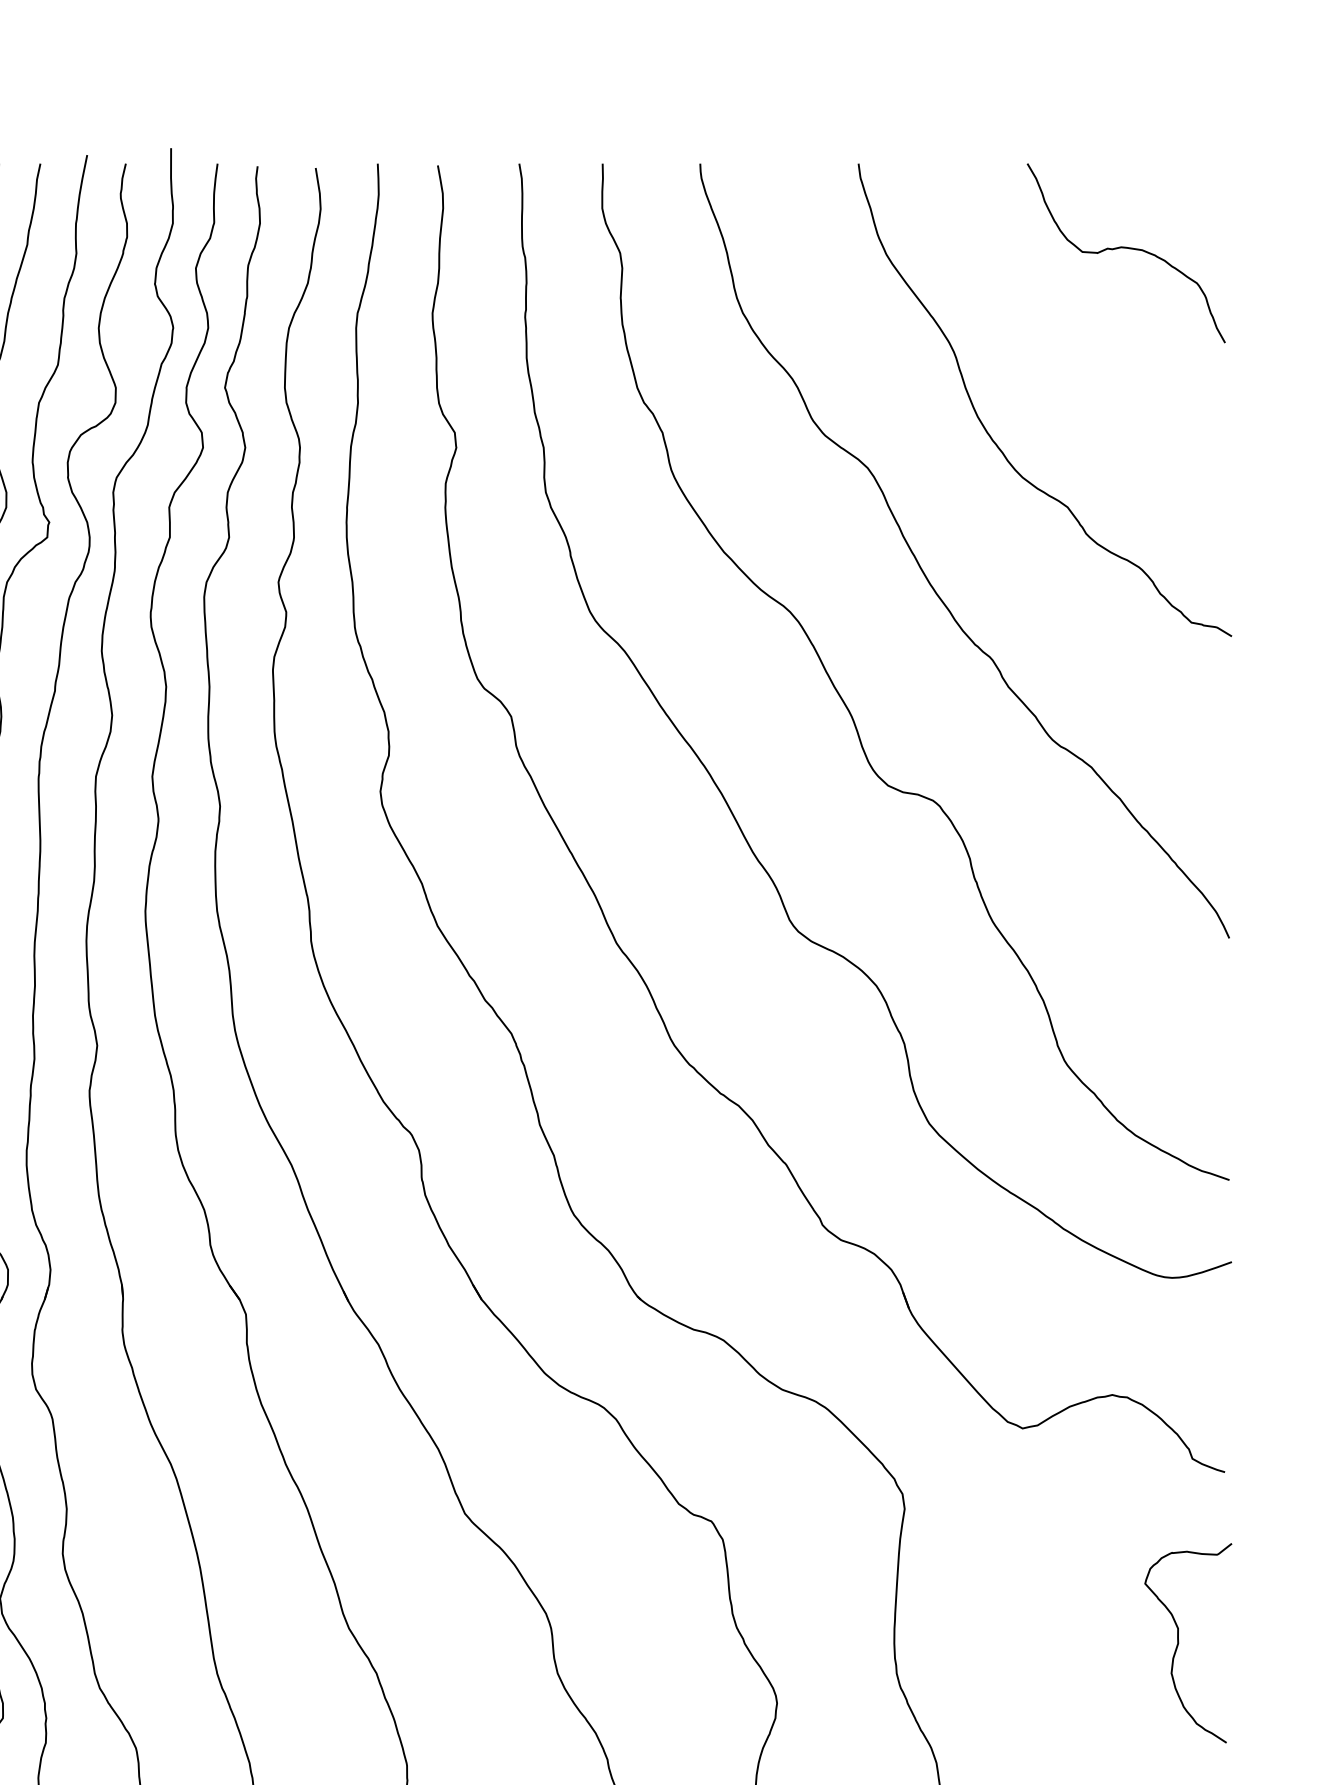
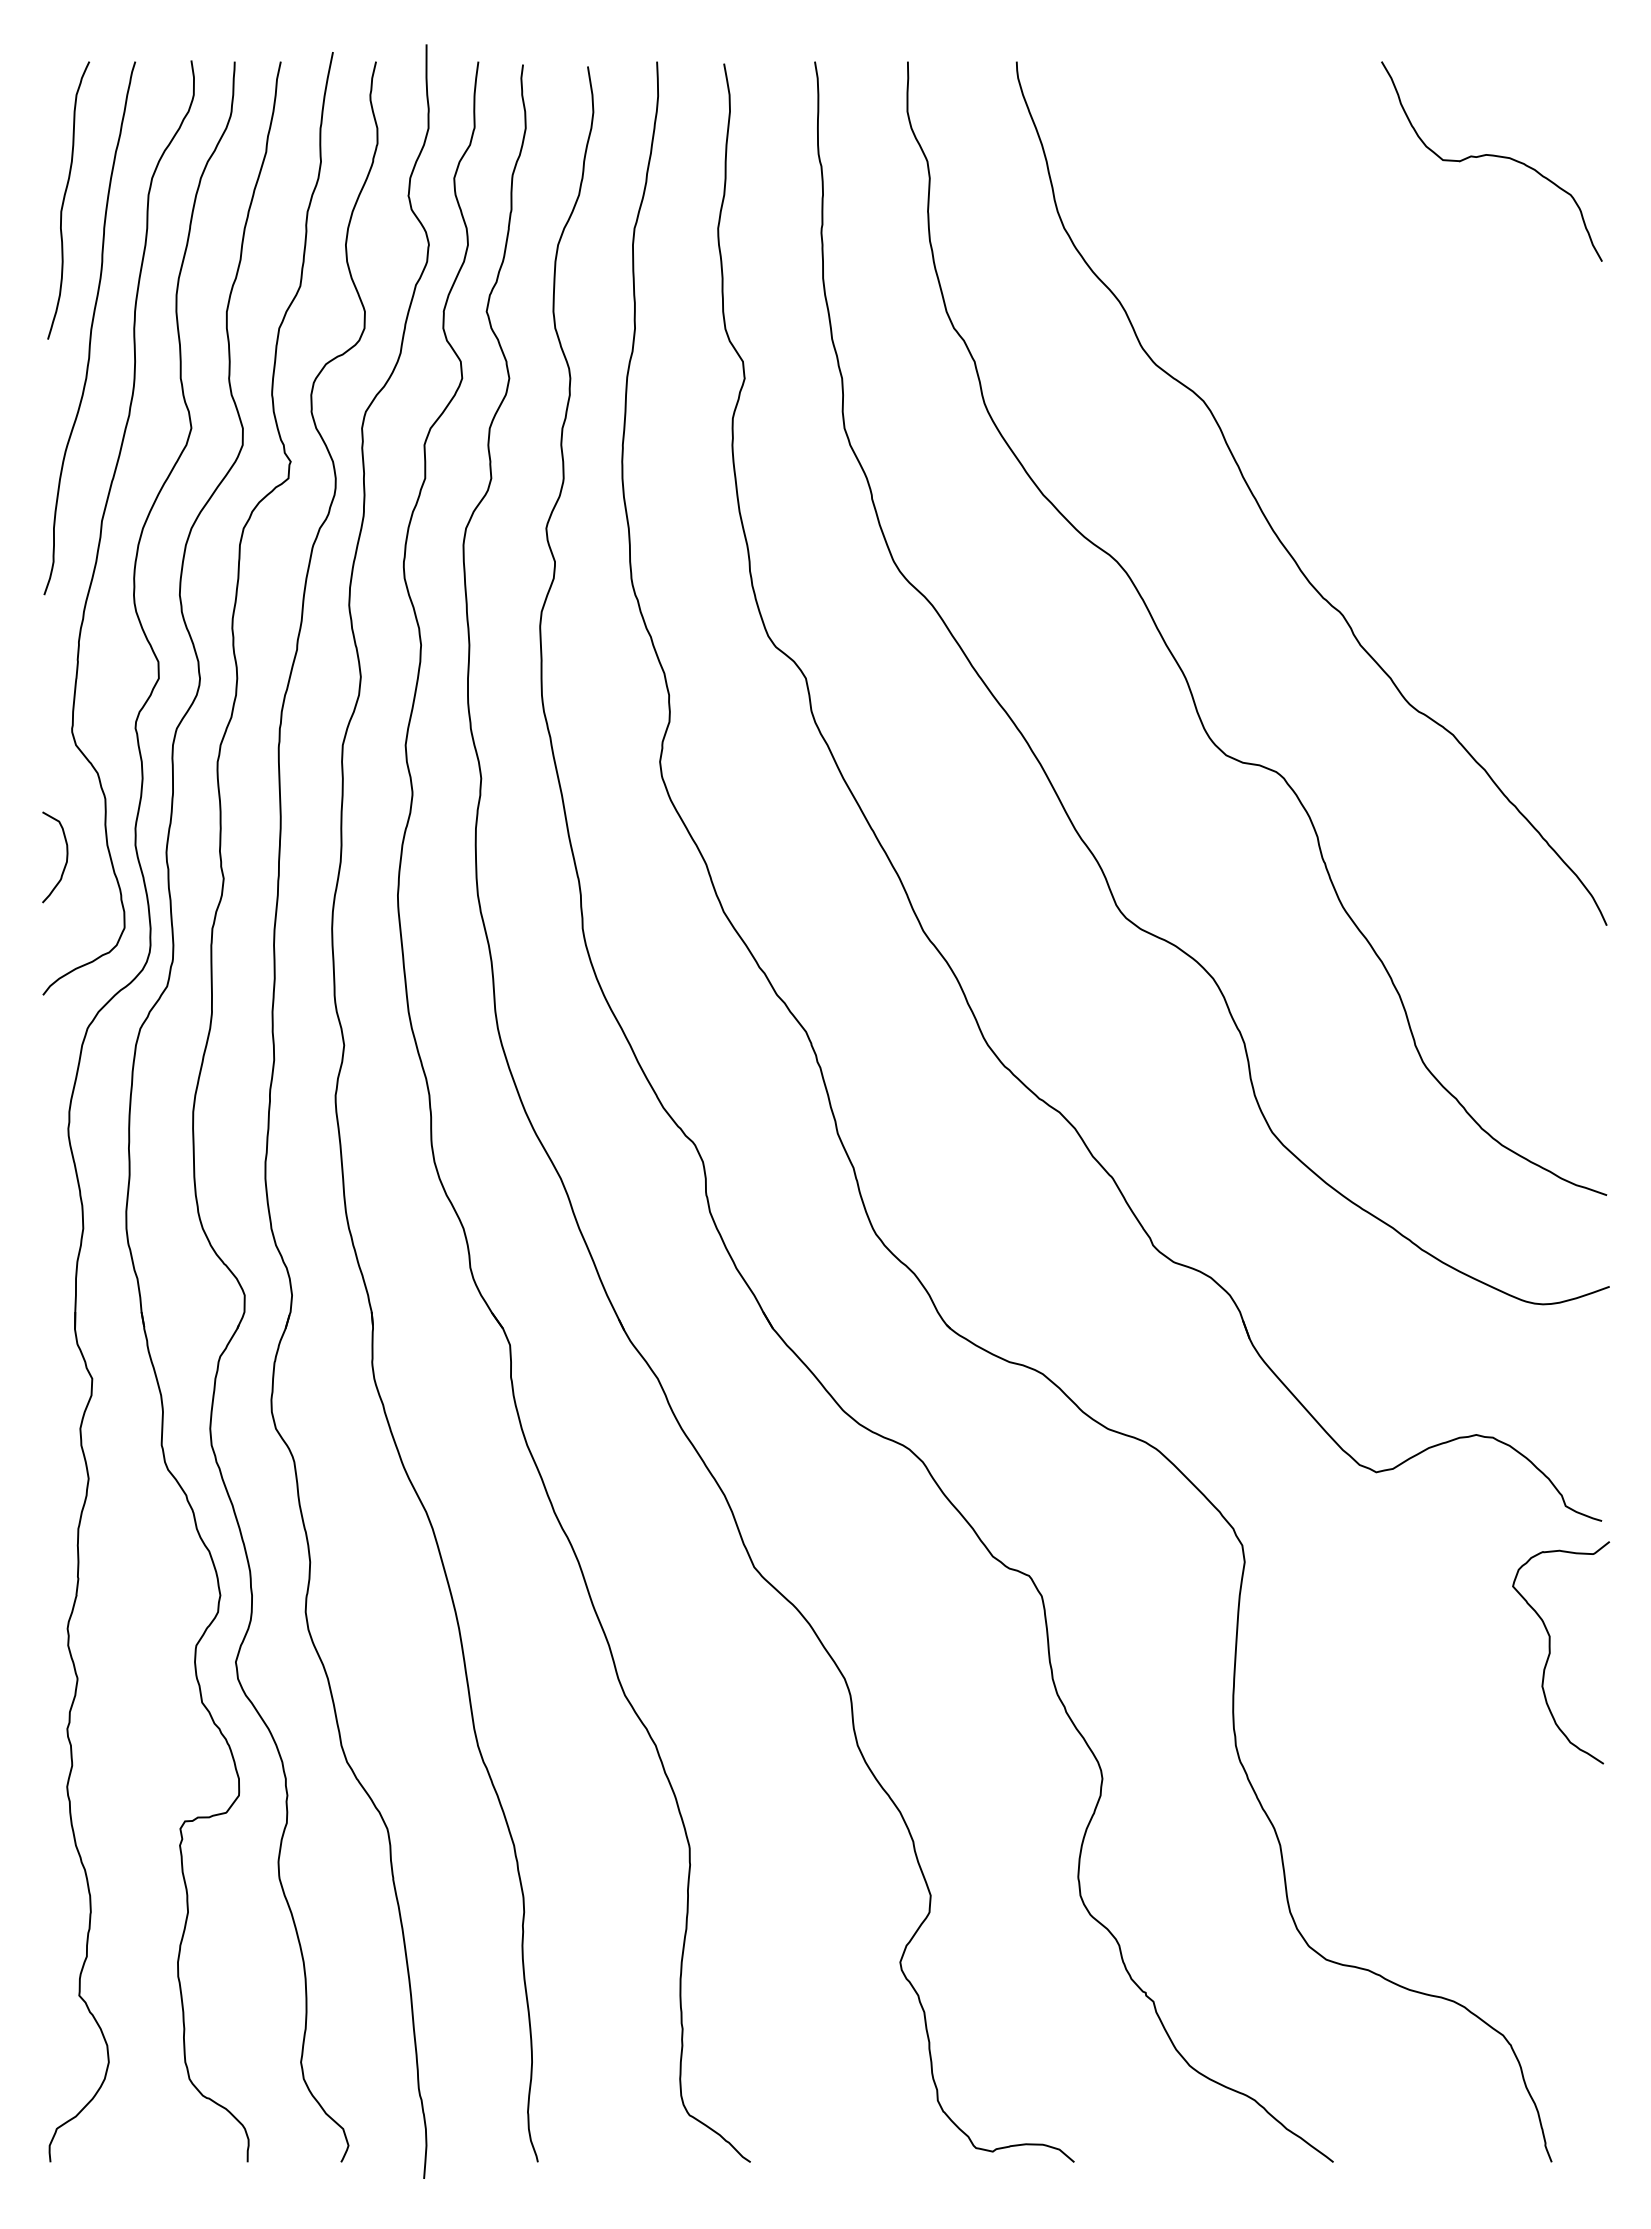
curve: (990, 435) -> (1340, 364), removed
curve: (1178, 1642) -> (1550, 1652), moved

